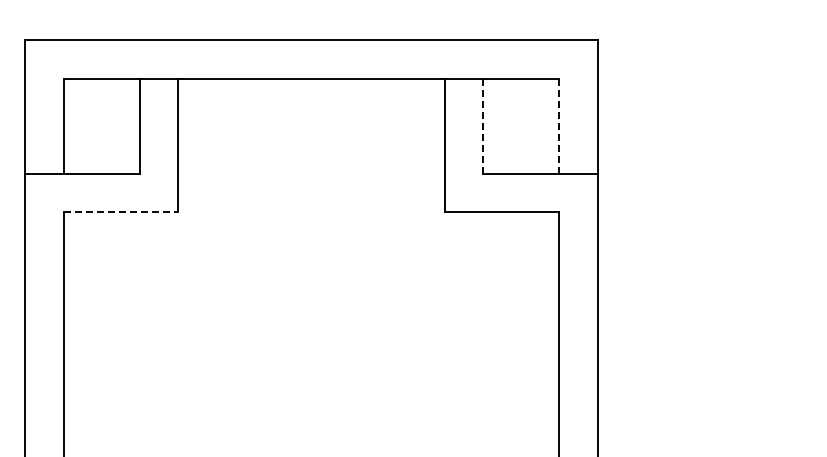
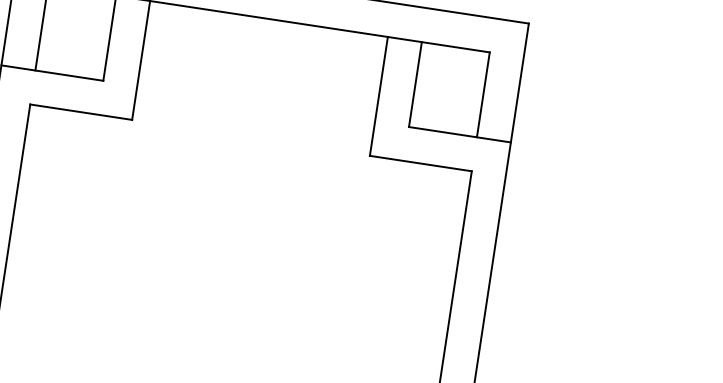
line: (483, 126) -> (415, 84), dashed -> solid
line: (559, 126) -> (483, 95), dashed -> solid
line: (121, 212) -> (81, 112), dashed -> solid

